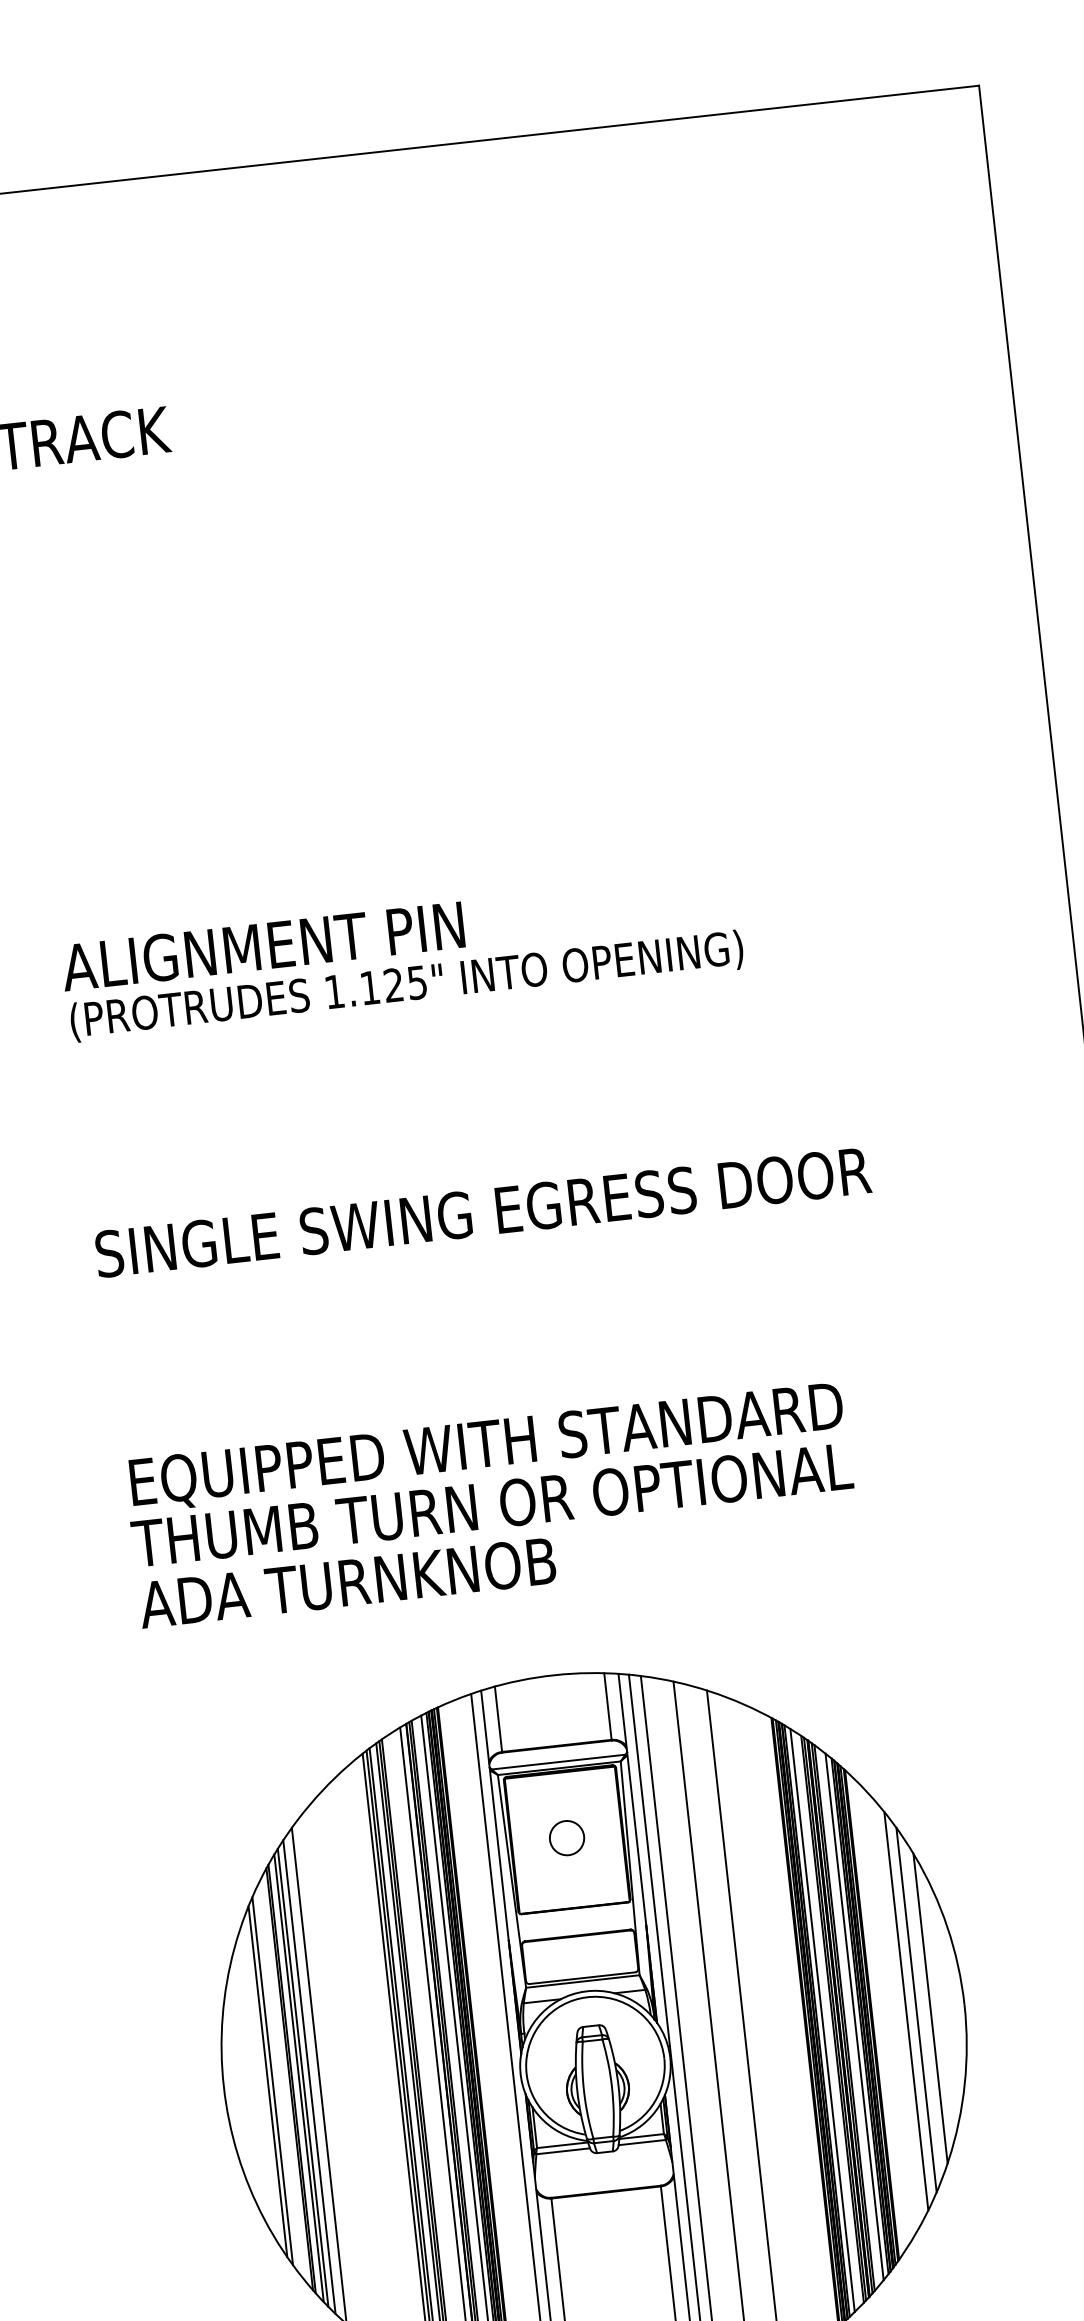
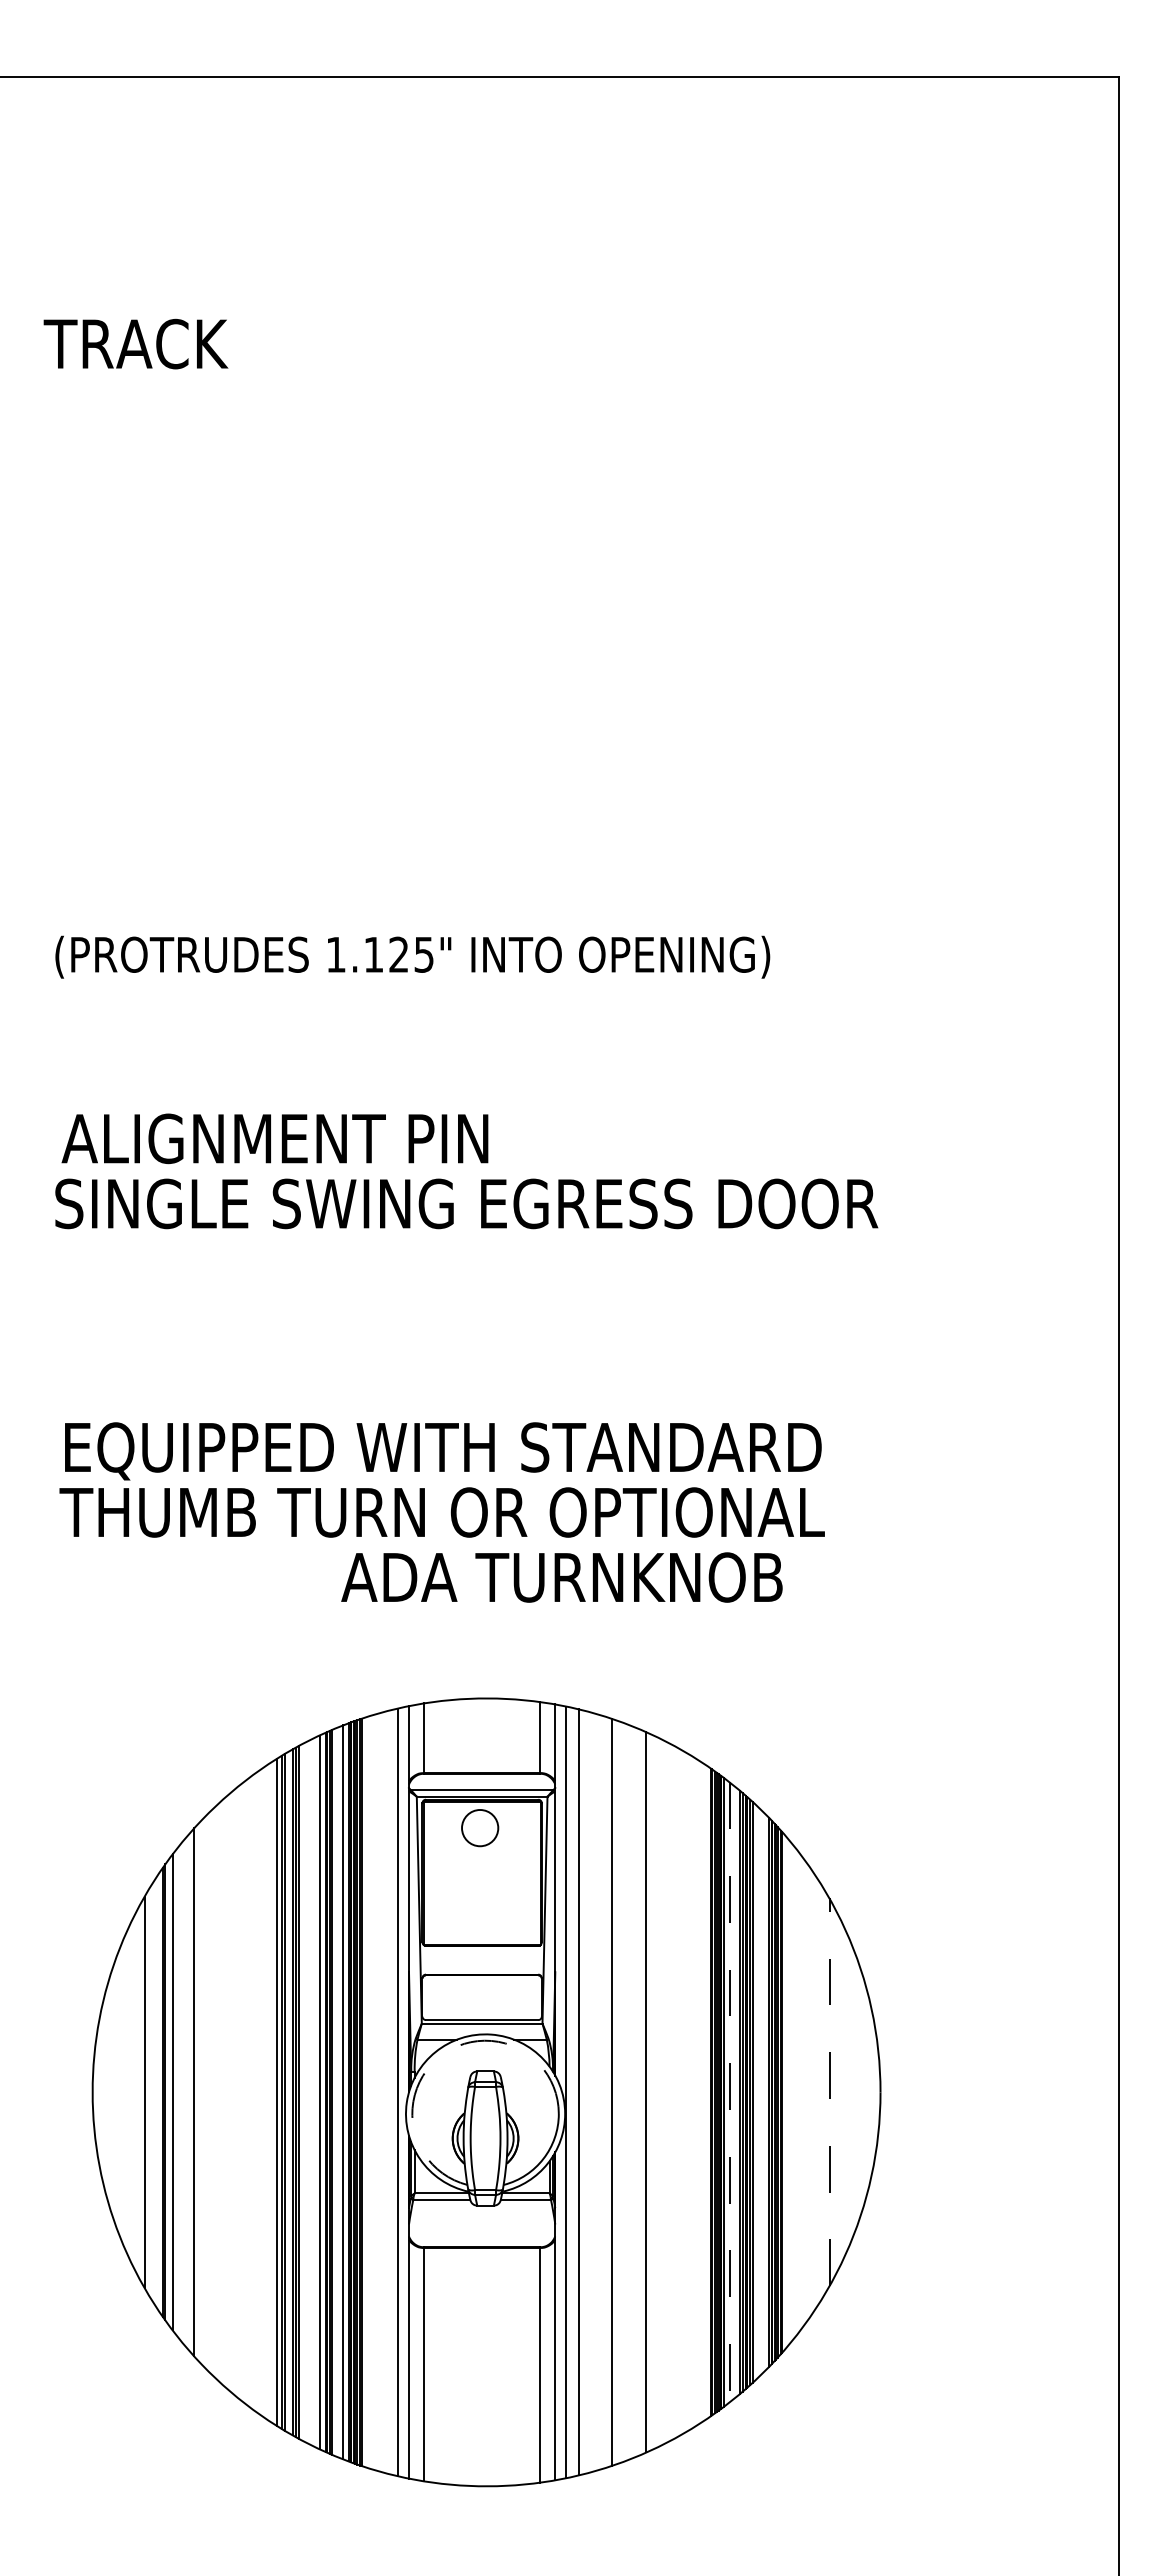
text: (262, 946) -> (274, 1138), moved
text: (346, 1583) -> (561, 1577), moved
circle: (567, 1838) -> (480, 1828), moved
line: (930, 2008) -> (844, 2092), removed
line: (916, 2010) -> (829, 2092), solid -> dashed
line: (906, 2011) -> (818, 2092), removed
arc: (547, 2016) -> (440, 2056), solid -> dashed
line: (854, 2017) -> (763, 2092), removed
line: (822, 2020) -> (729, 2092), solid -> dashed
line: (302, 2077) -> (176, 2092), removed
line: (309, 2077) -> (183, 2092), removed
line: (267, 2080) -> (139, 2091), removed

